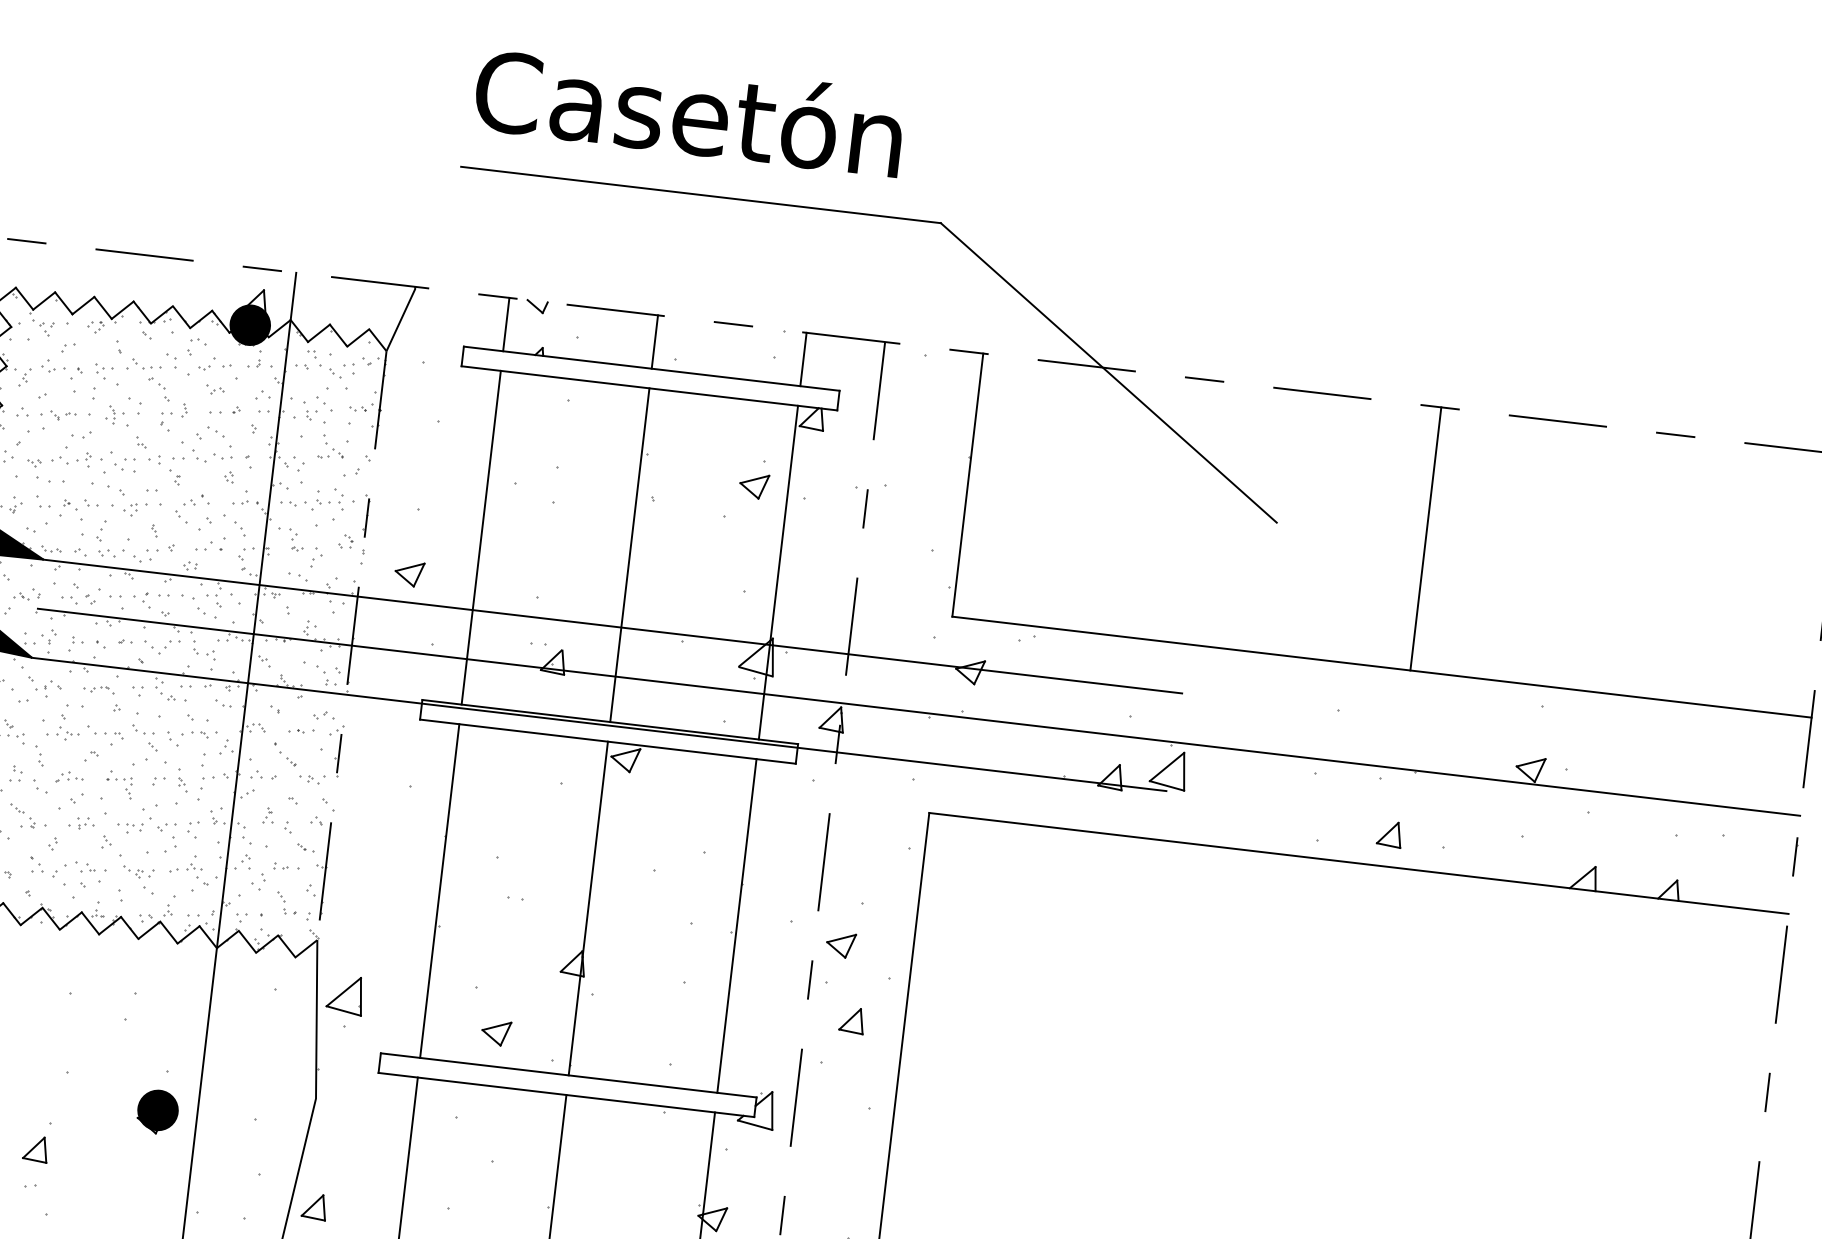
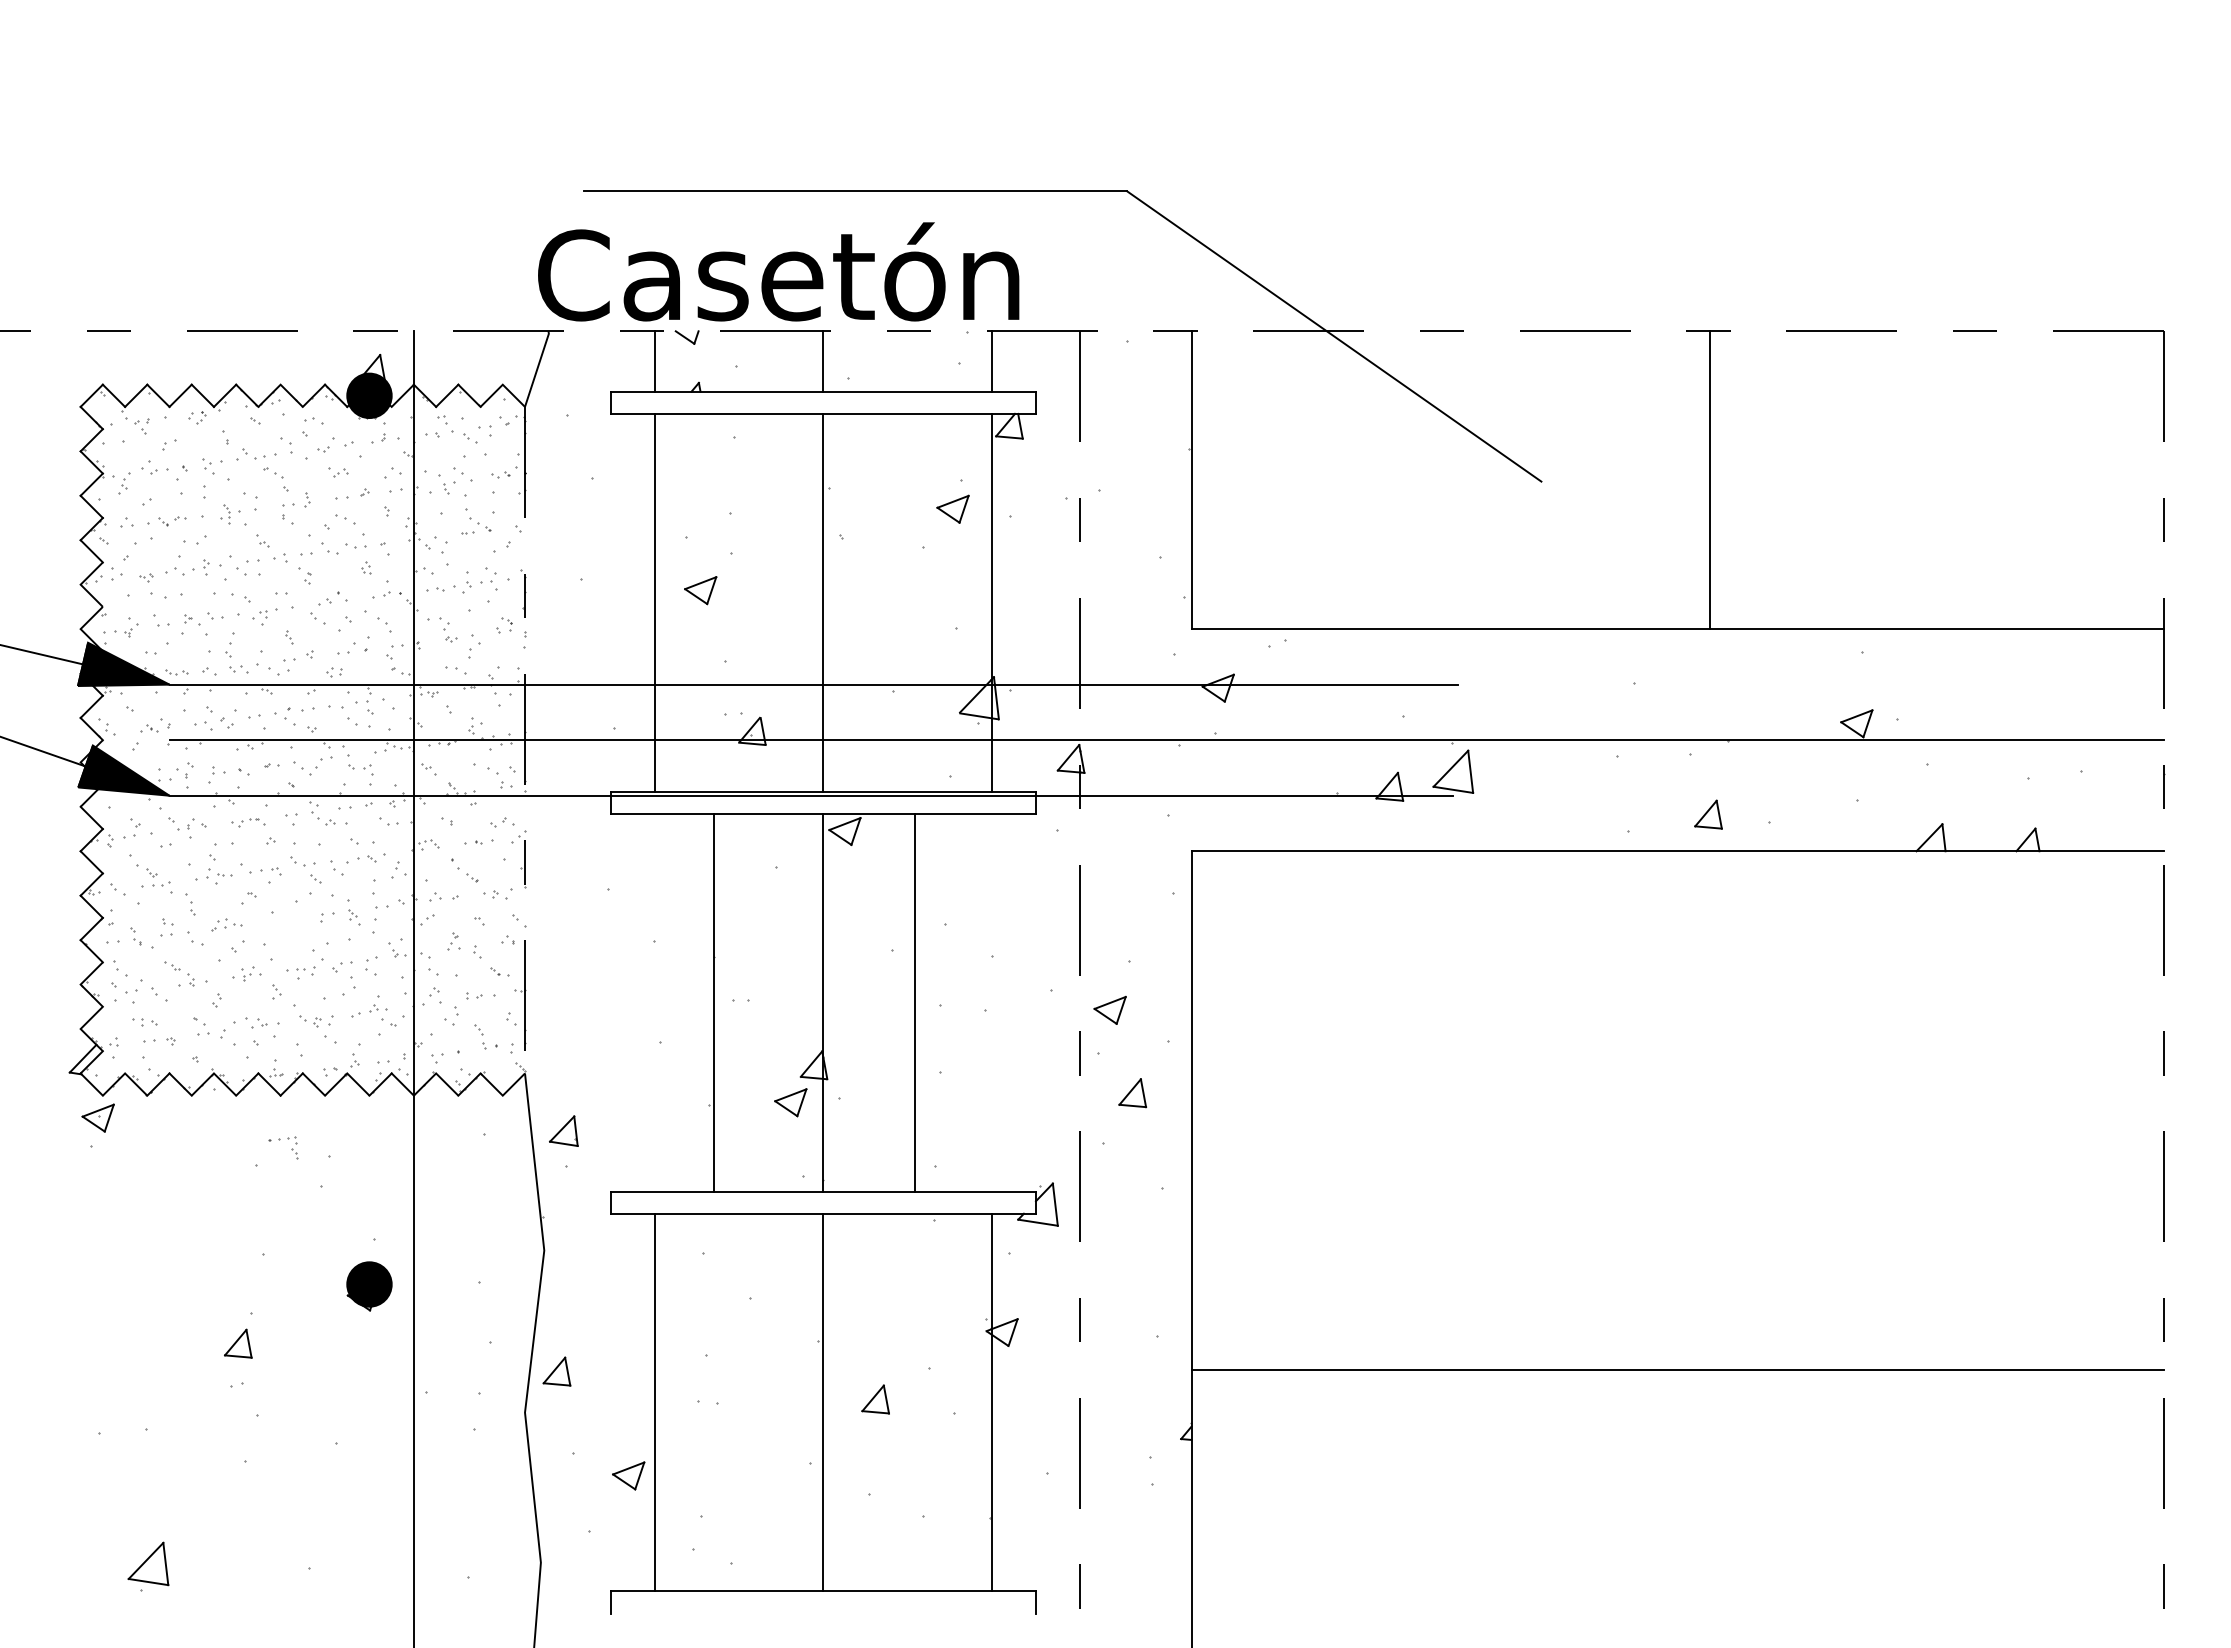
text: (689, 110) -> (778, 271), moved
part: (409, 573) -> (700, 590), moved
part: (116, 780) -> (279, 1140), moved
line: (440, 890) -> (714, 1002), moved
line: (736, 925) -> (914, 1002), moved
part: (345, 995) -> (563, 1131), size x0.7
part: (495, 1032) -> (790, 1102), moved

